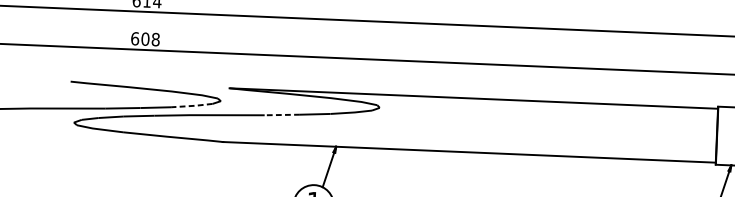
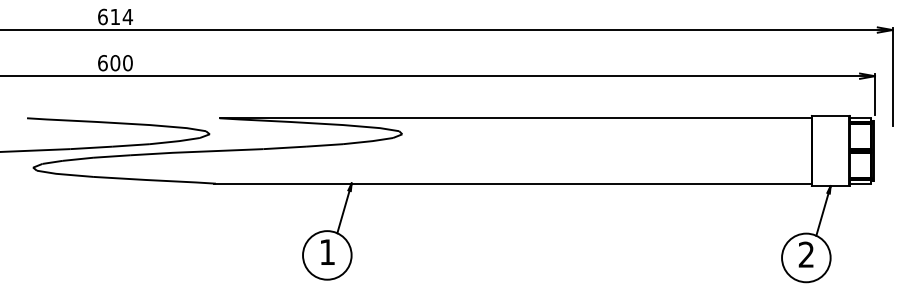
text: (155, 39) -> (127, 63), 608 -> 600
line: (192, 105) -> (175, 141), dashed -> solid
line: (282, 114) -> (284, 147), dashed -> solid

